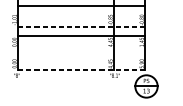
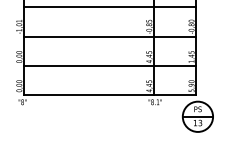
line: (81, 27) -> (110, 36), dashed -> solid
line: (81, 36) -> (110, 65), moved
line: (81, 69) -> (110, 94), dashed -> solid

